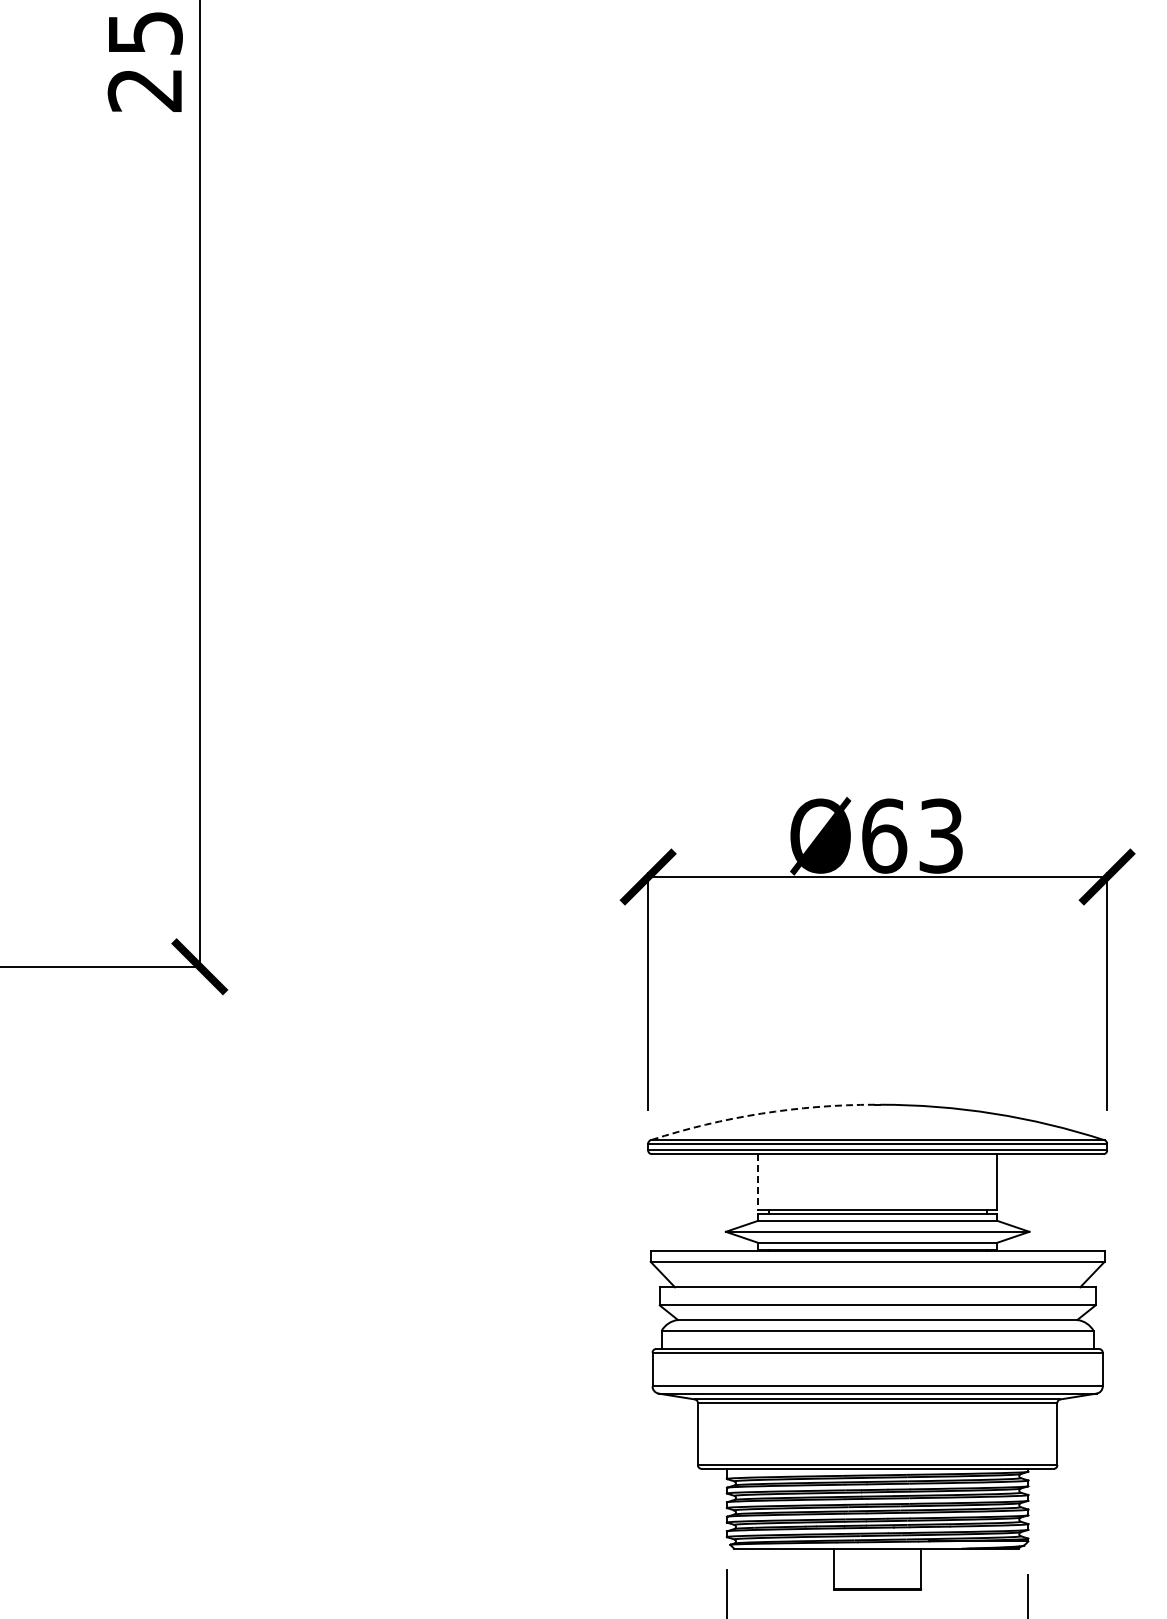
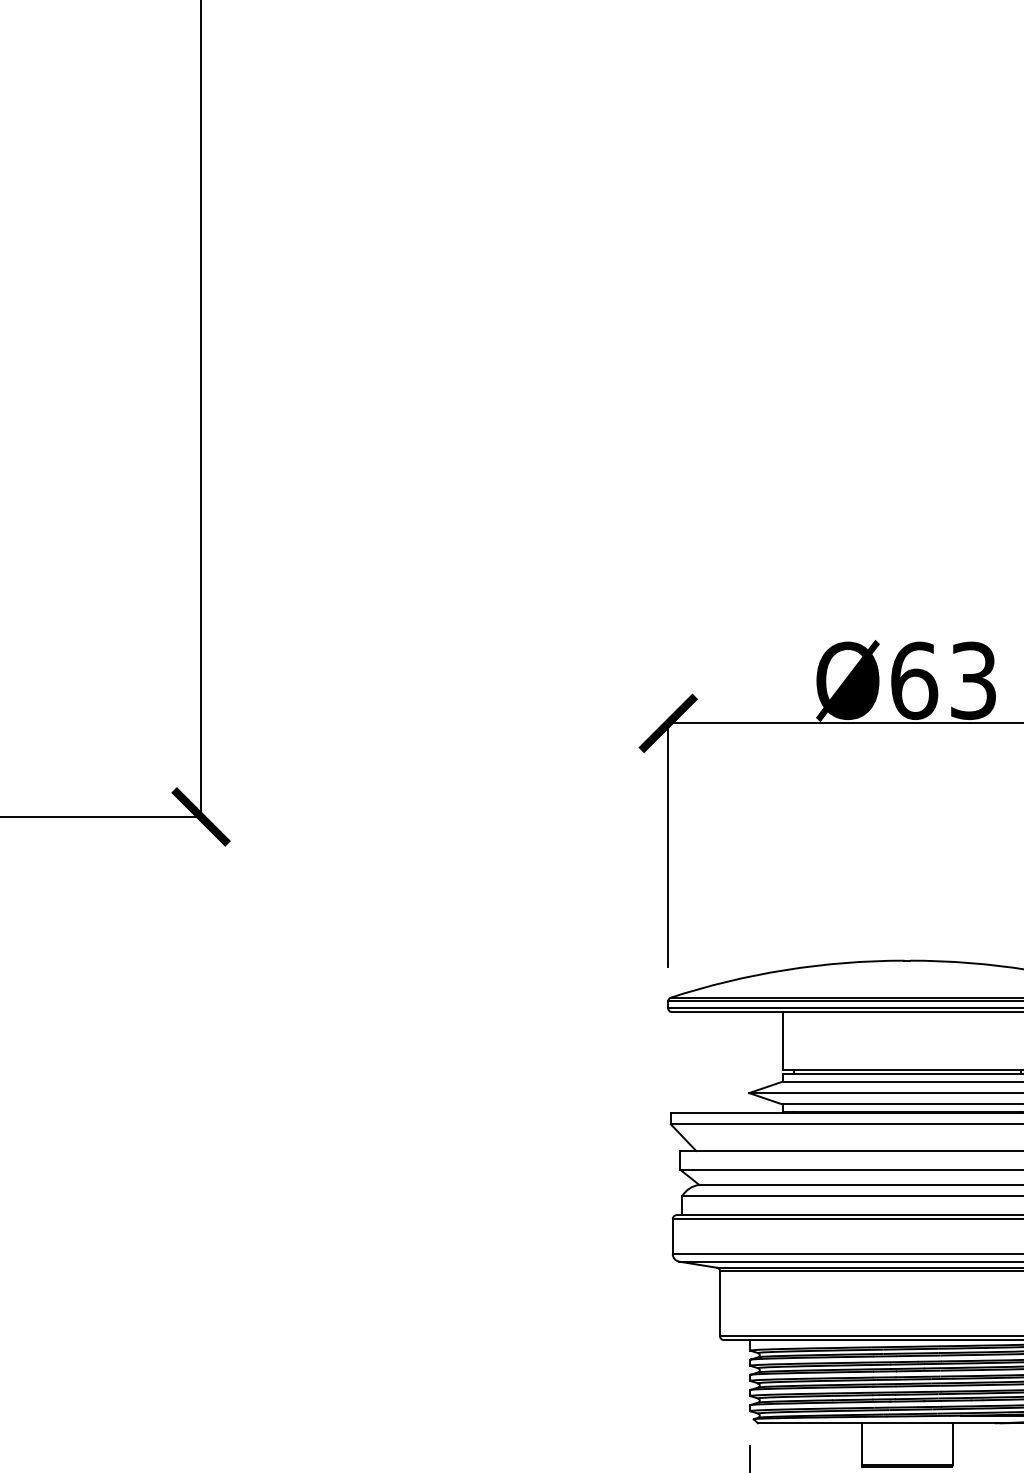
arc: (761, 1113) -> (786, 969), dashed -> solid
line: (757, 1182) -> (782, 1041), dashed -> solid

